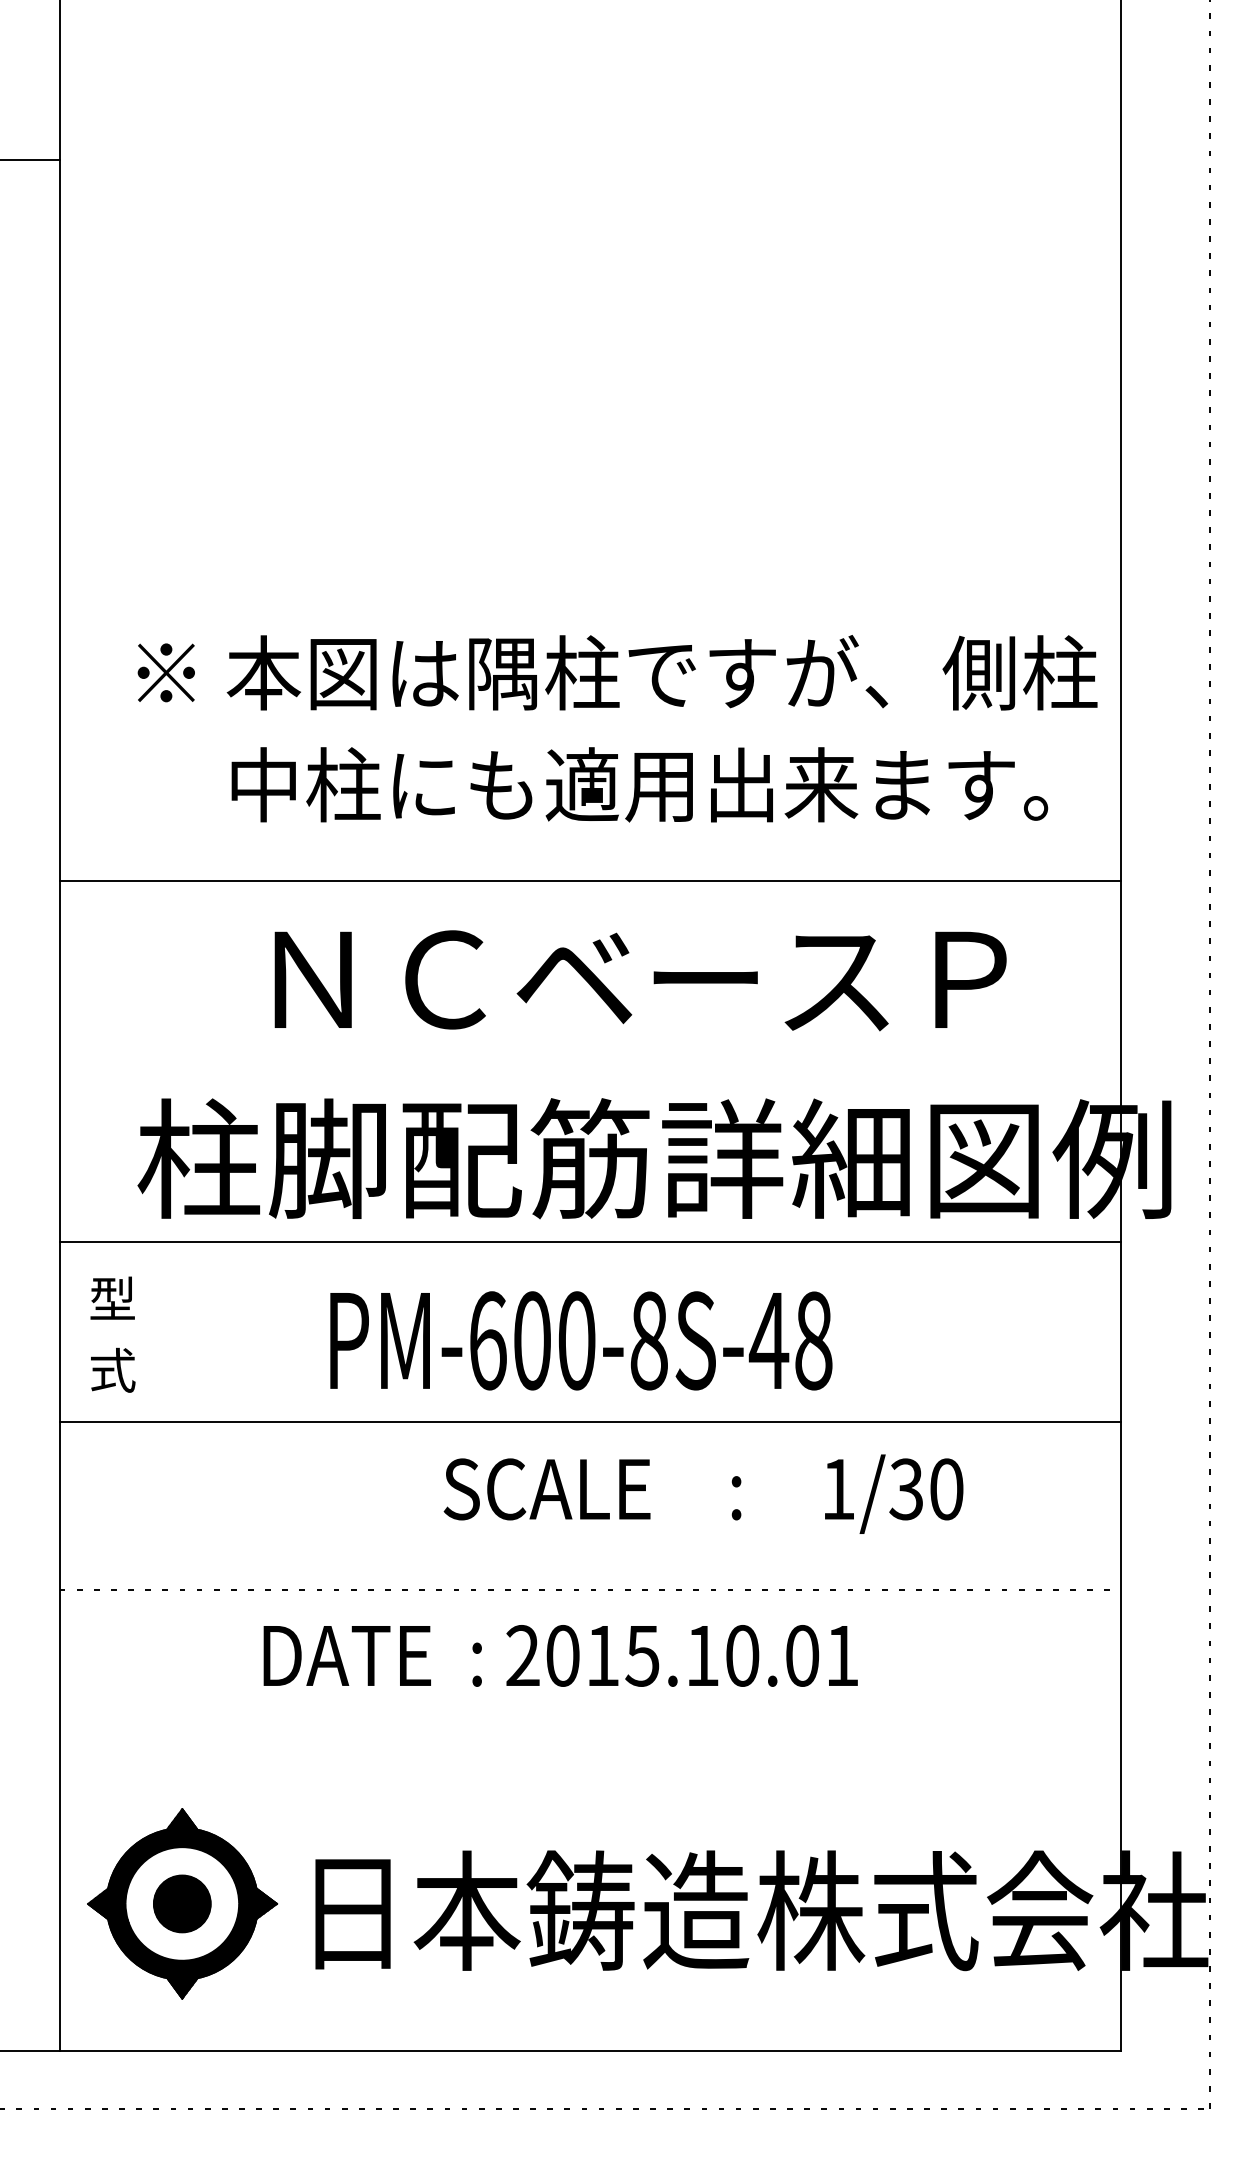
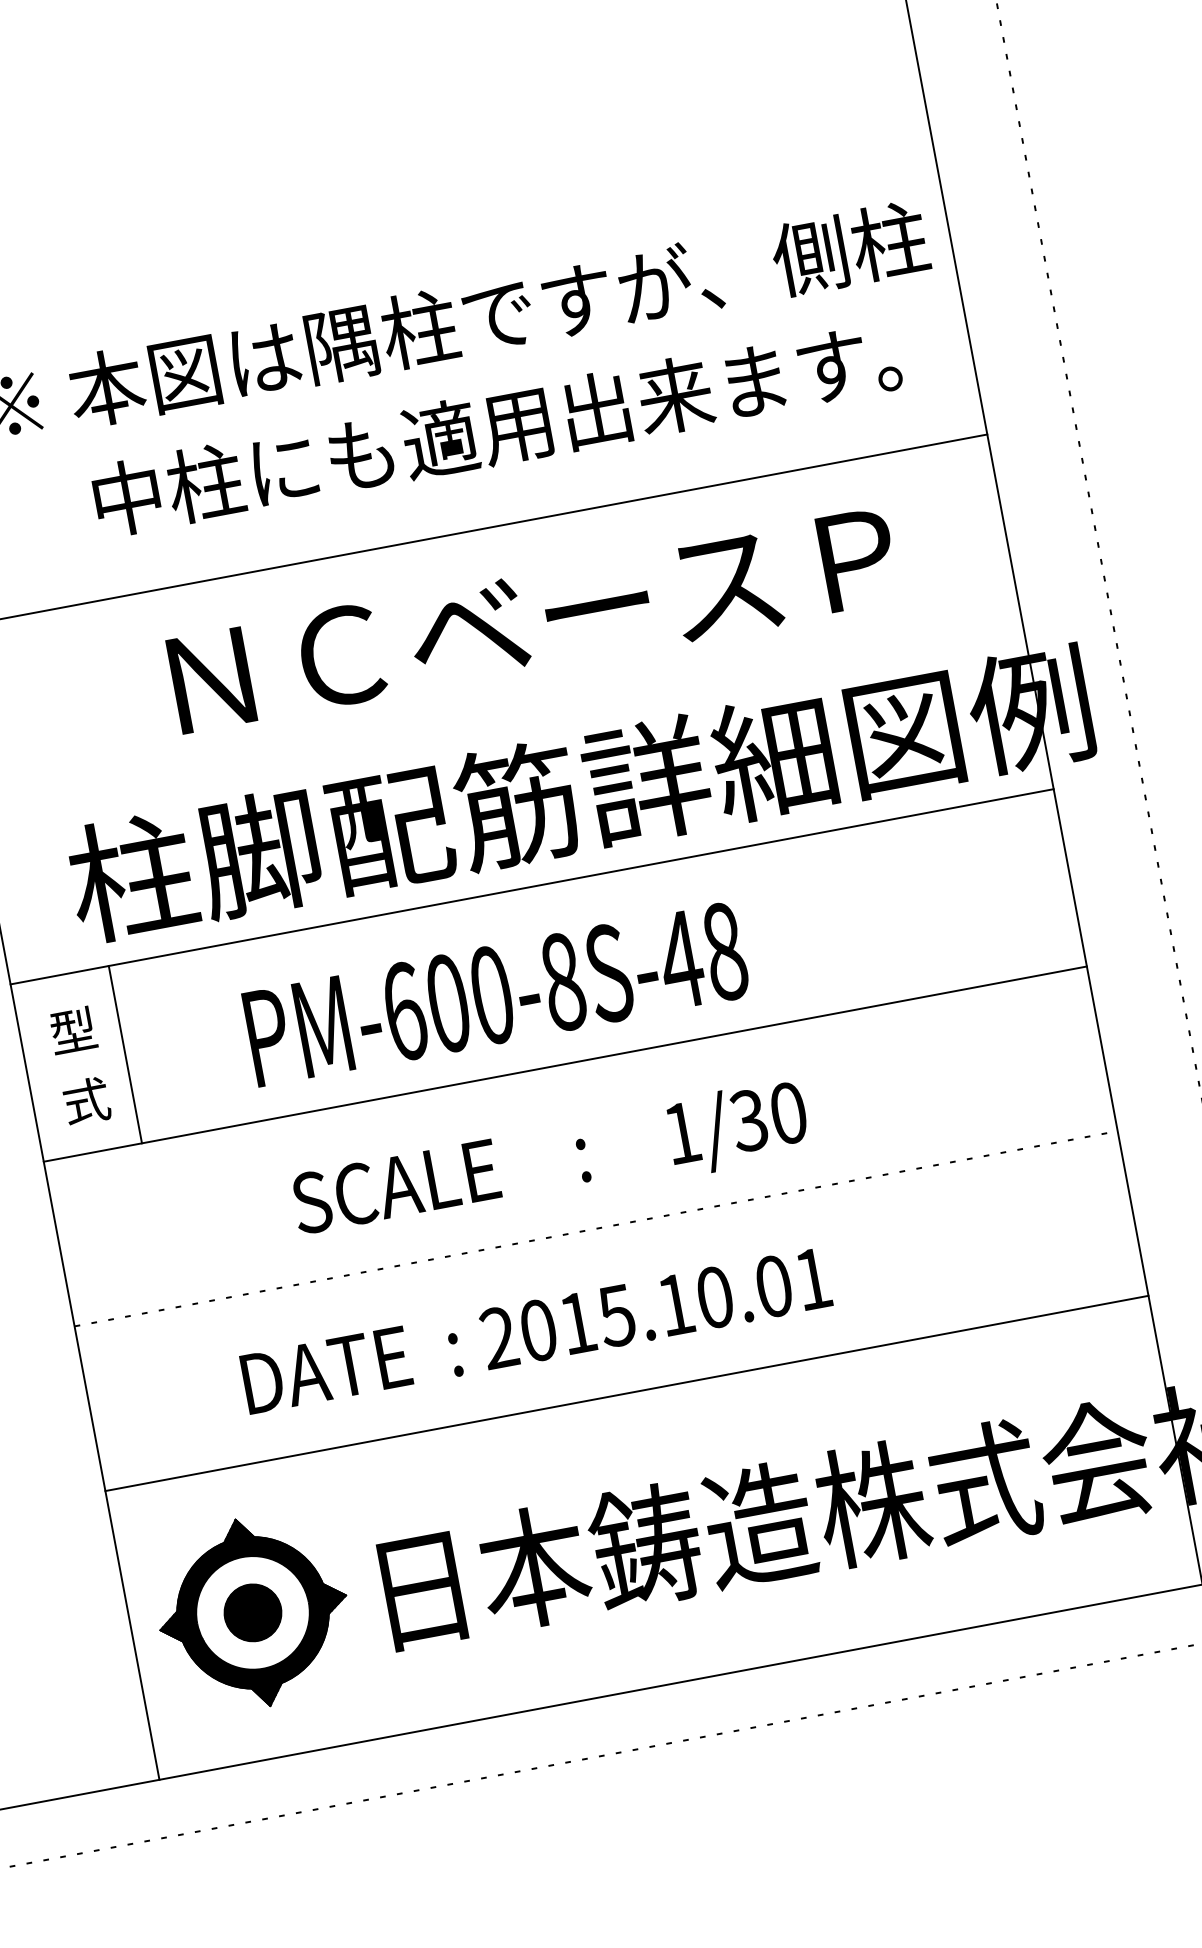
line: (159, 1331) -> (125, 1054), added
text: (581, 1340) -> (496, 994), moved
text: (703, 1493) -> (550, 1162), moved
text: (560, 1655) -> (536, 1330), moved
line: (589, 1757) -> (626, 1394), added

